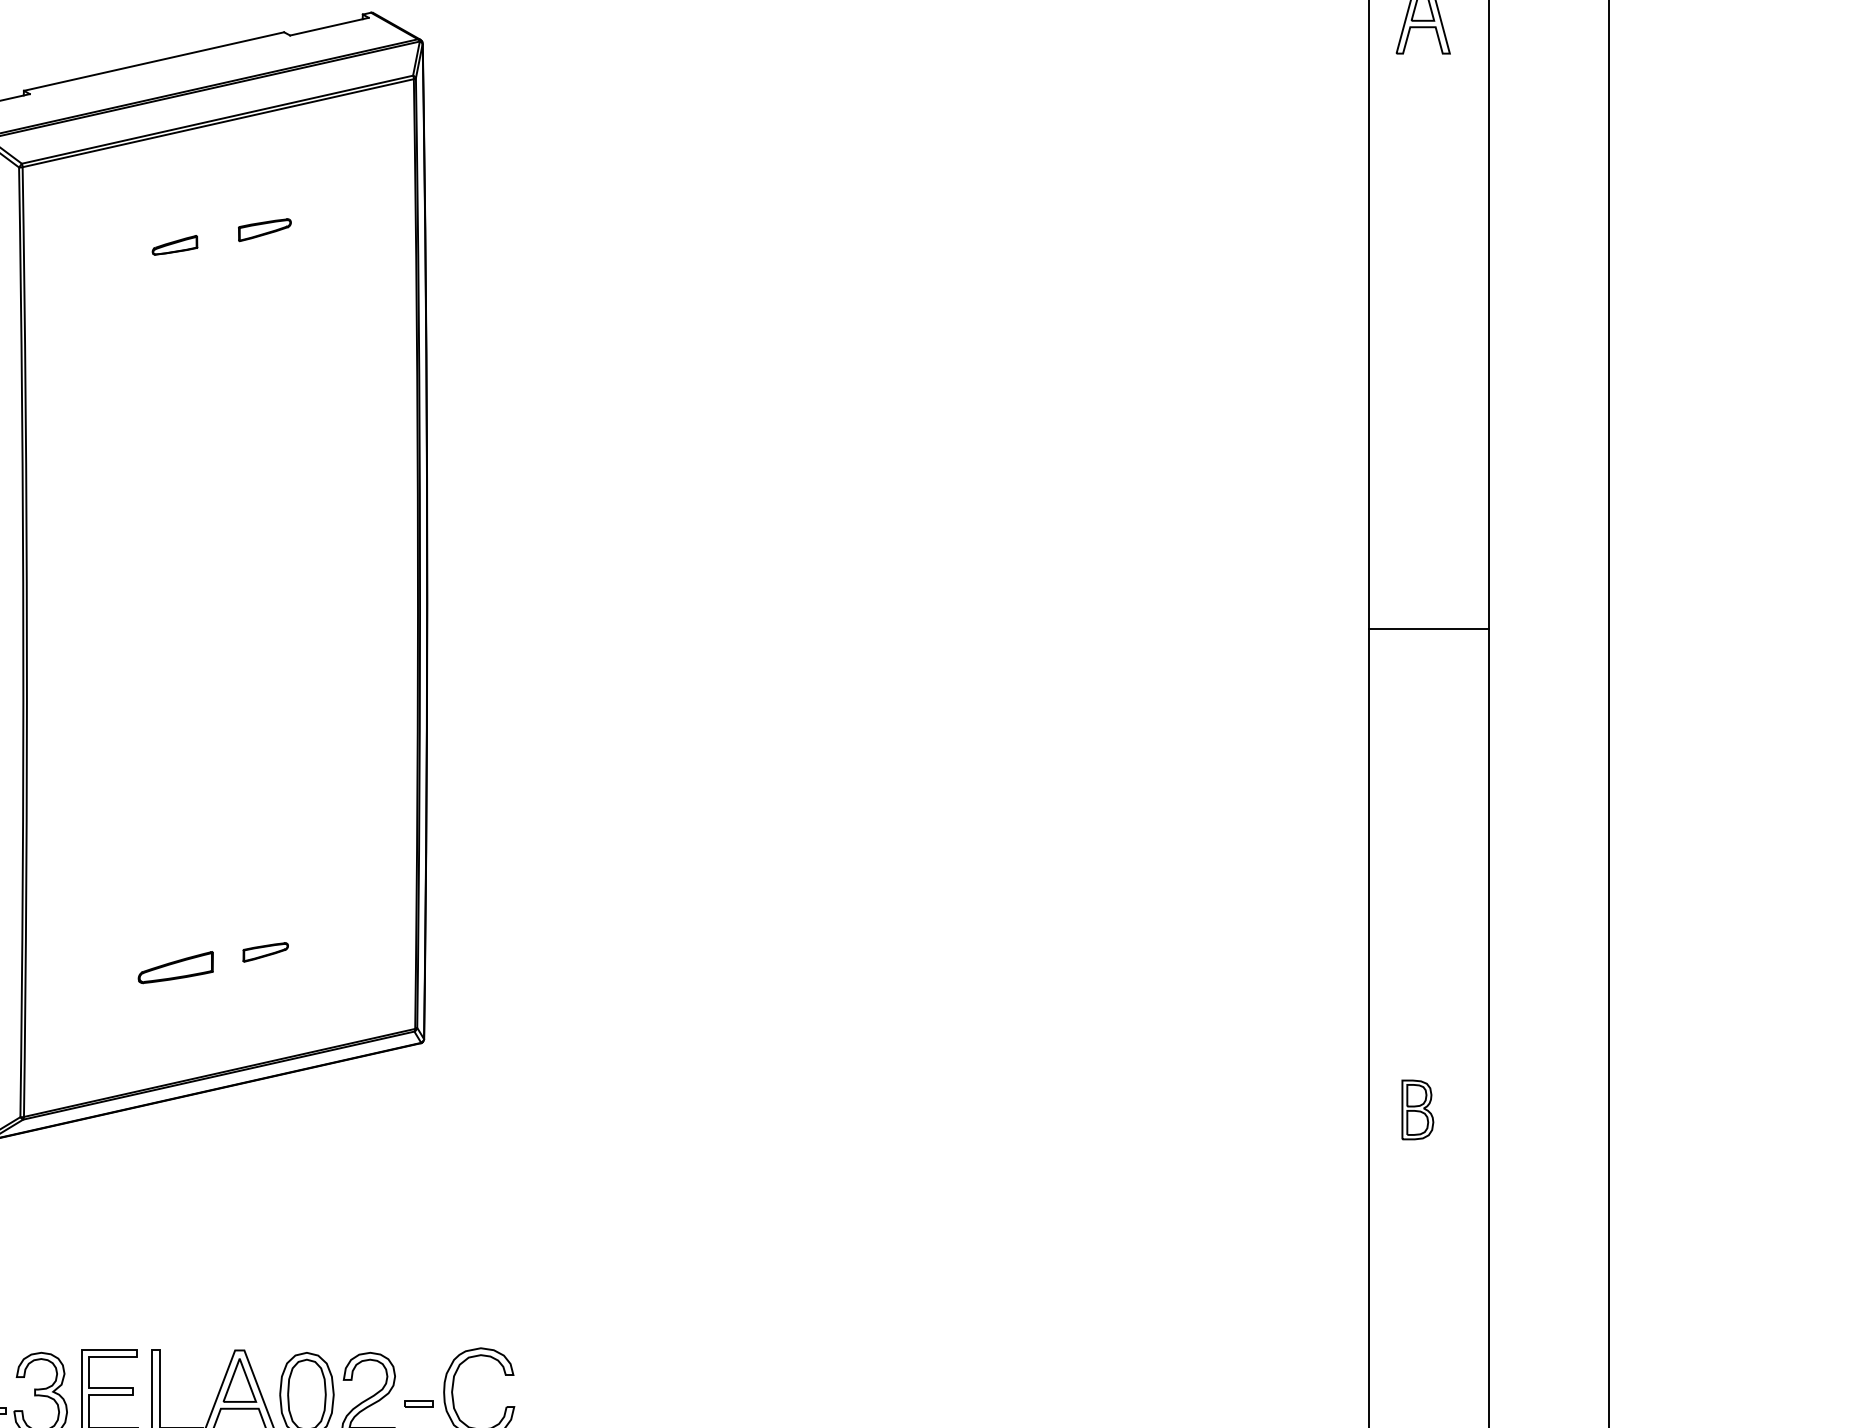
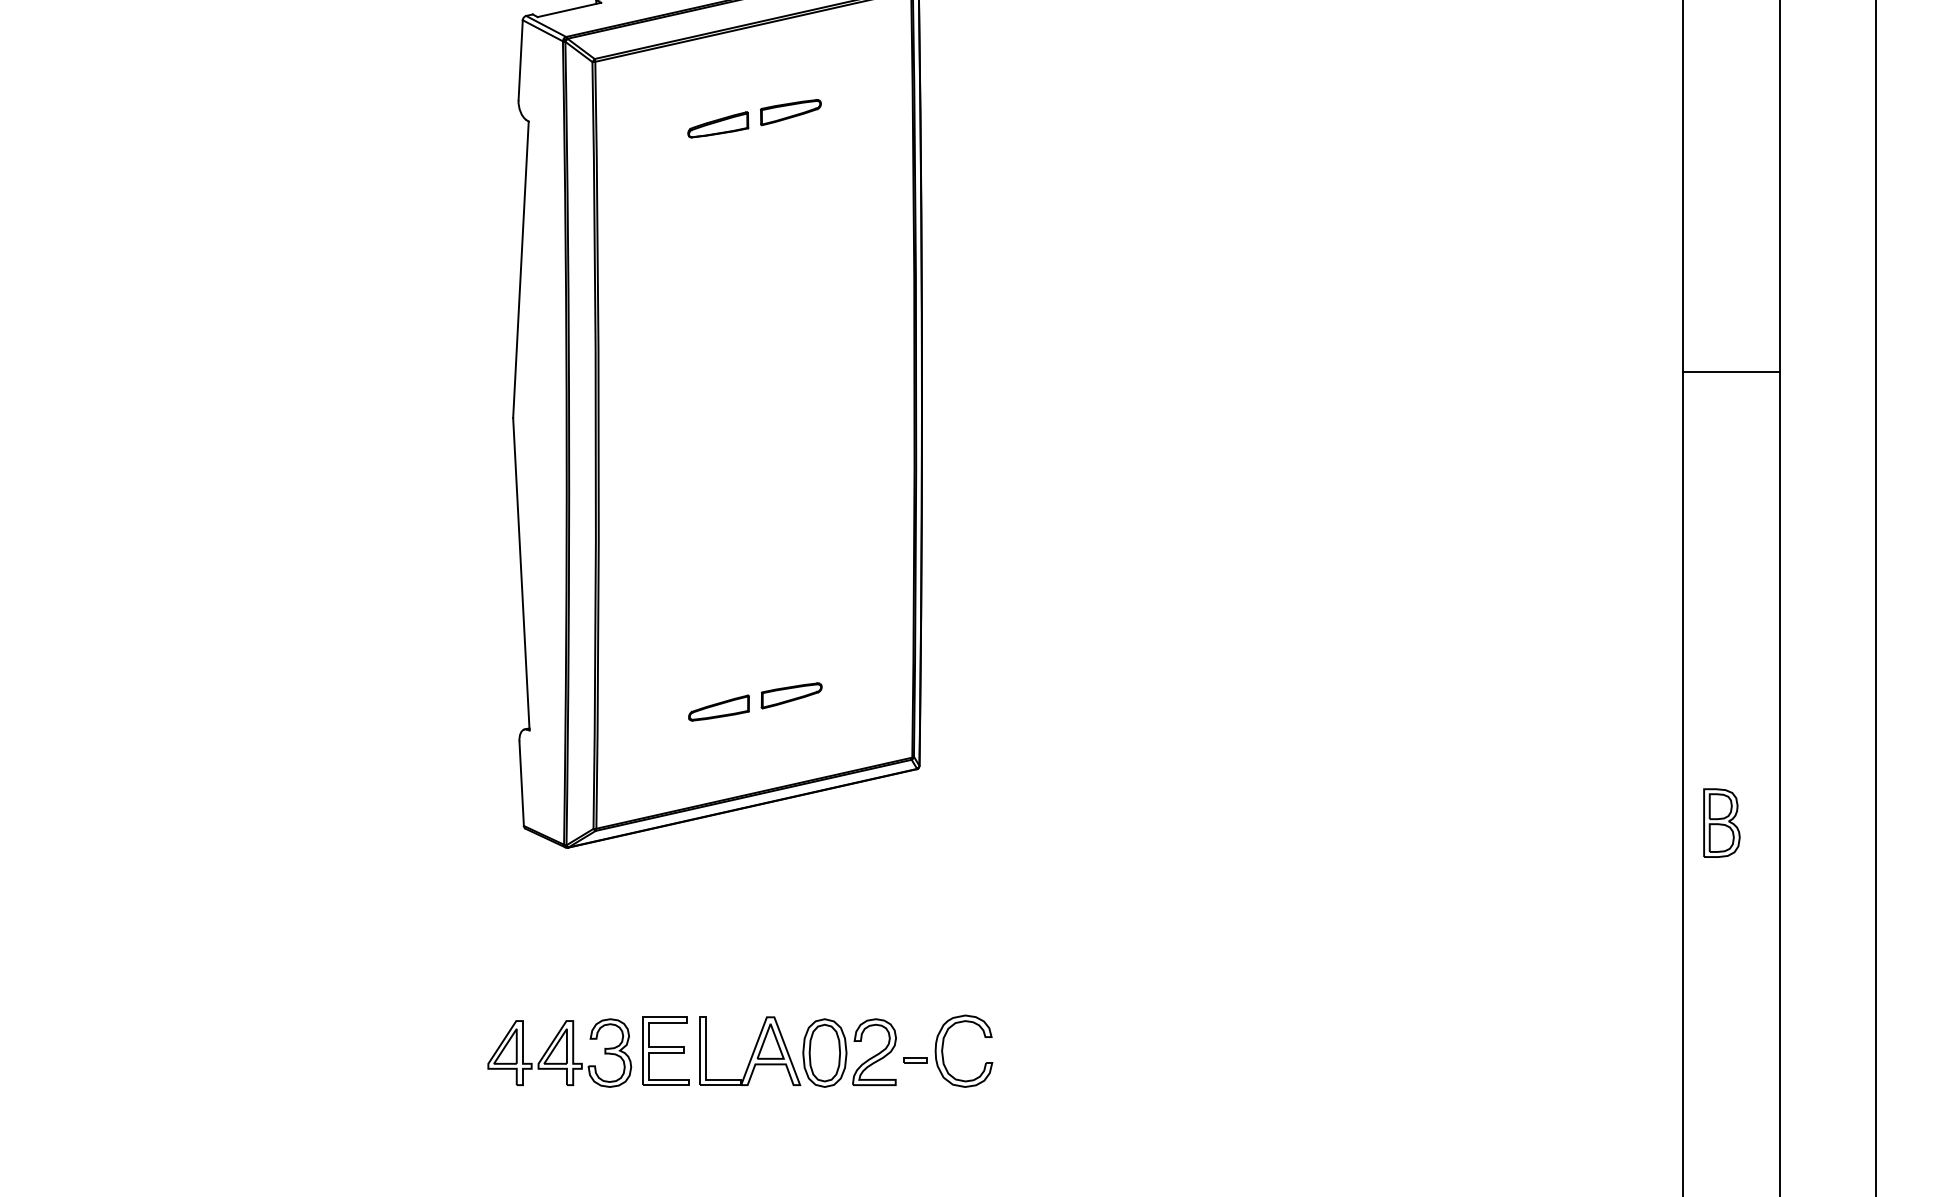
part: (264, 229) -> (790, 112), size x1.43
part: (175, 244) -> (718, 124), size x1.67
line: (1428, 628) -> (1730, 372), moved
part: (265, 951) -> (791, 695), size x1.67
part: (1417, 1109) -> (1721, 822), size x1.43

